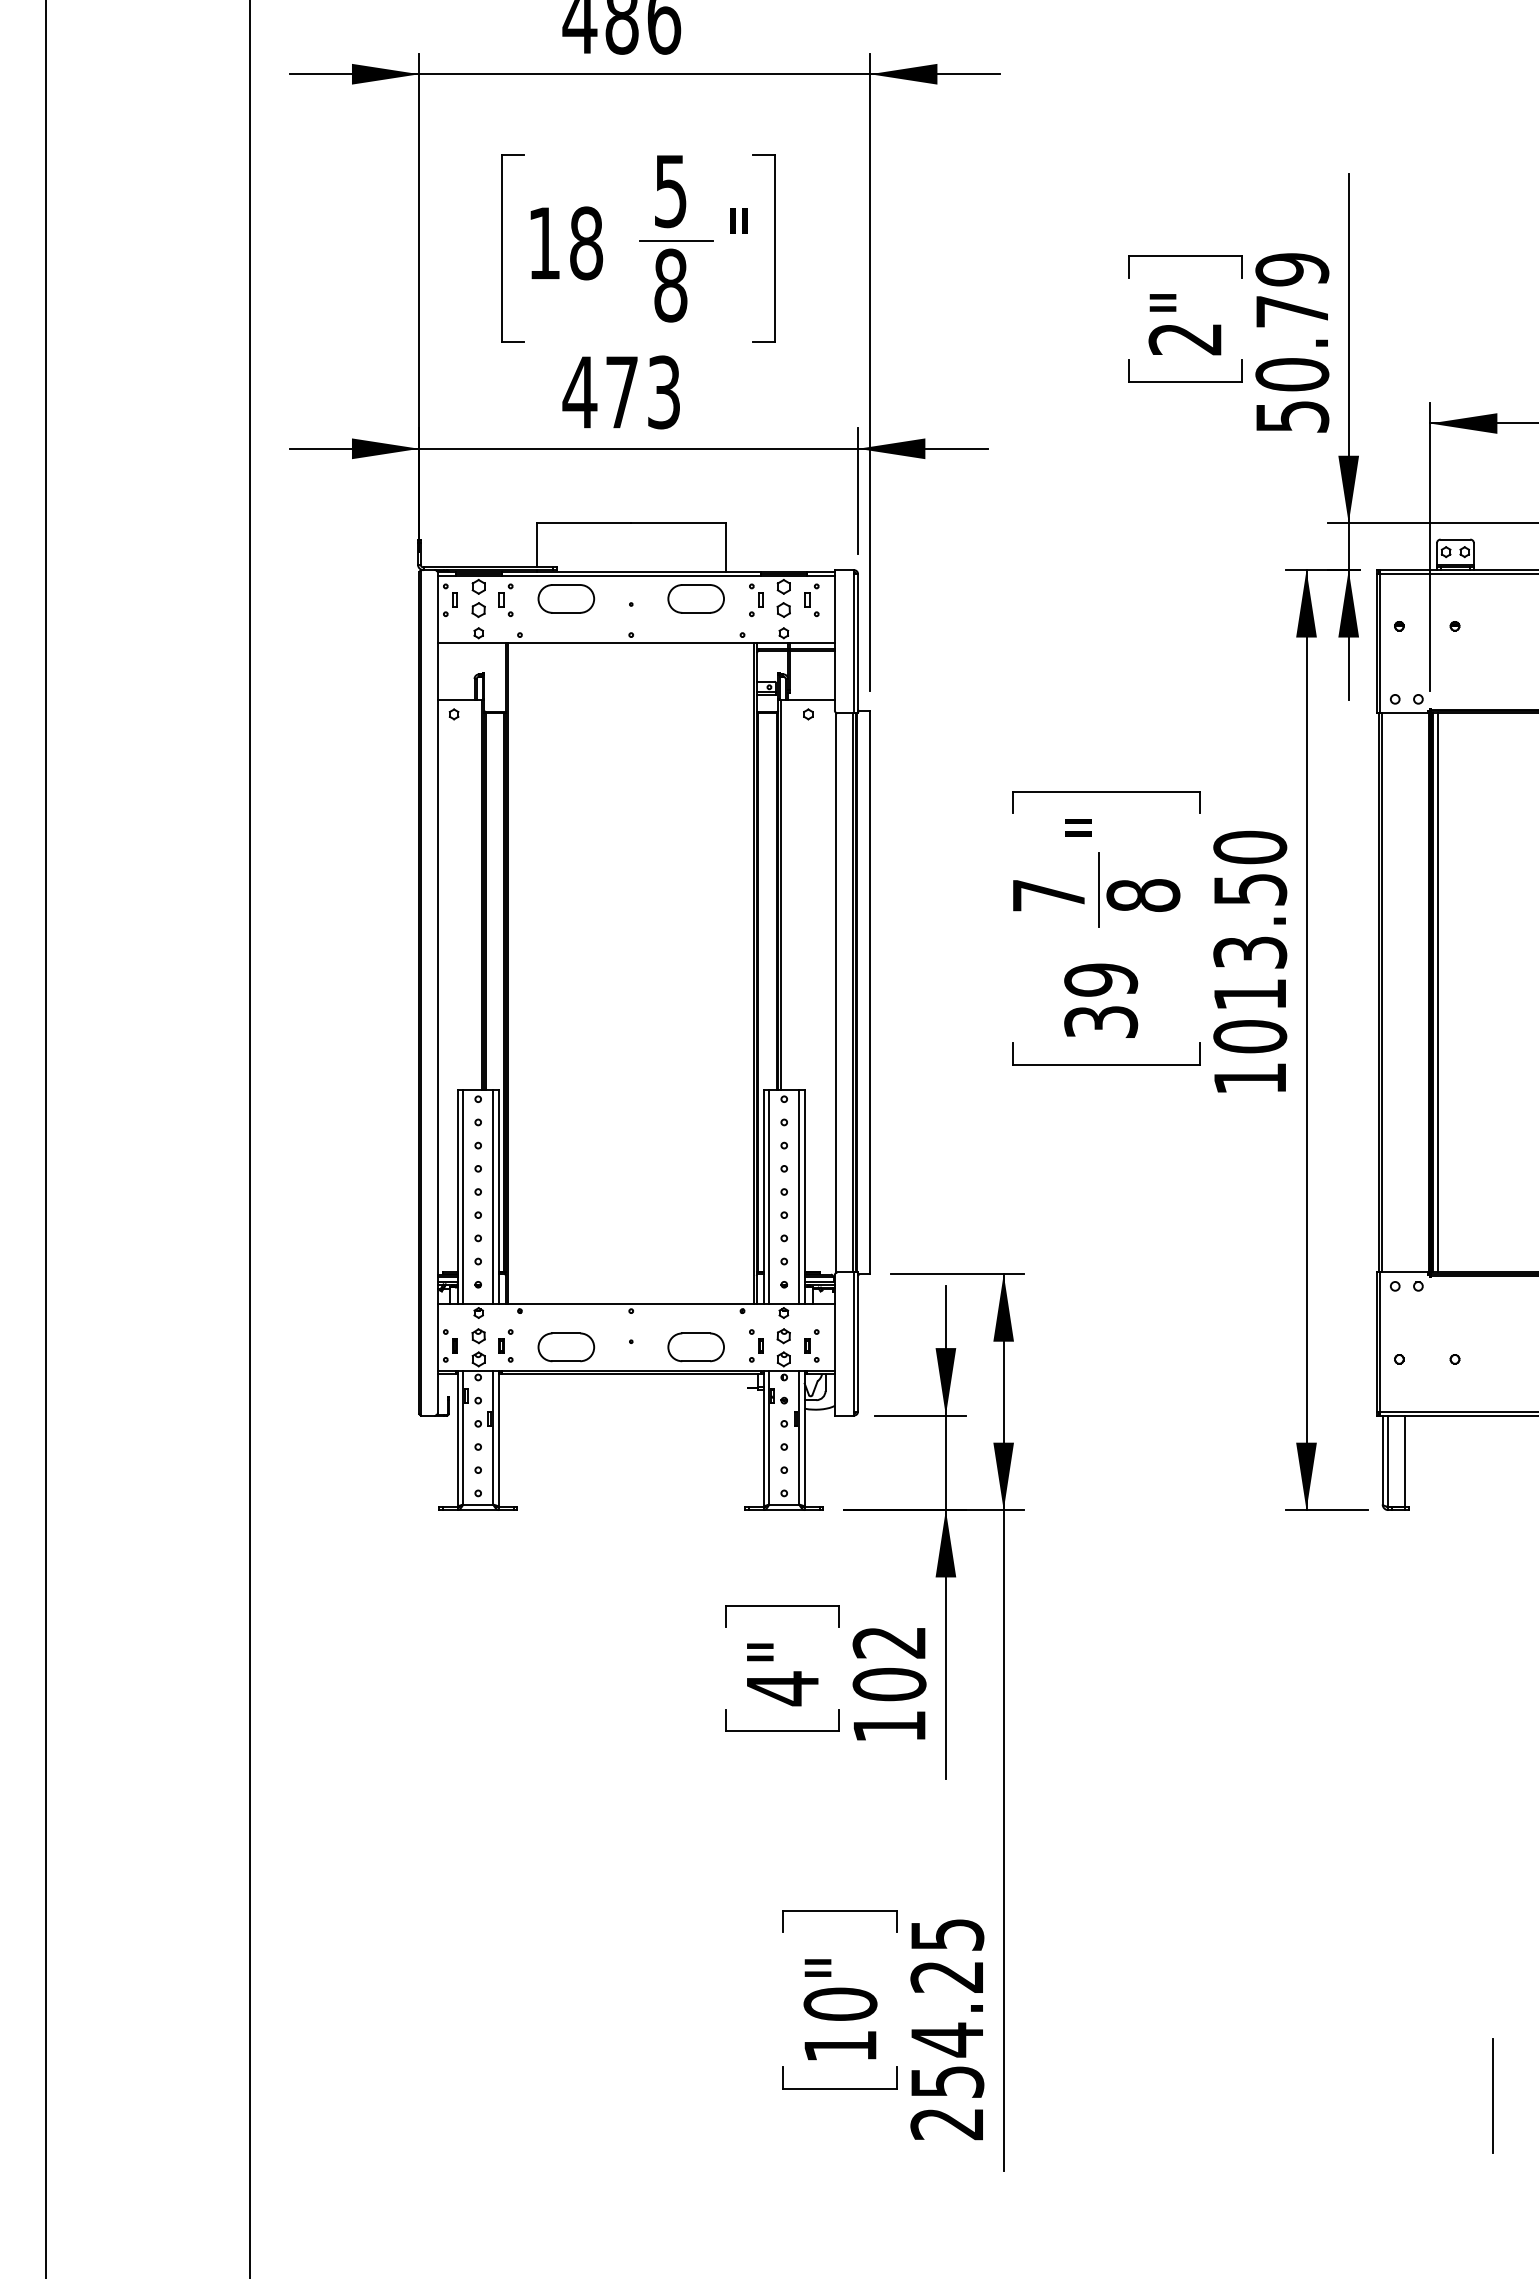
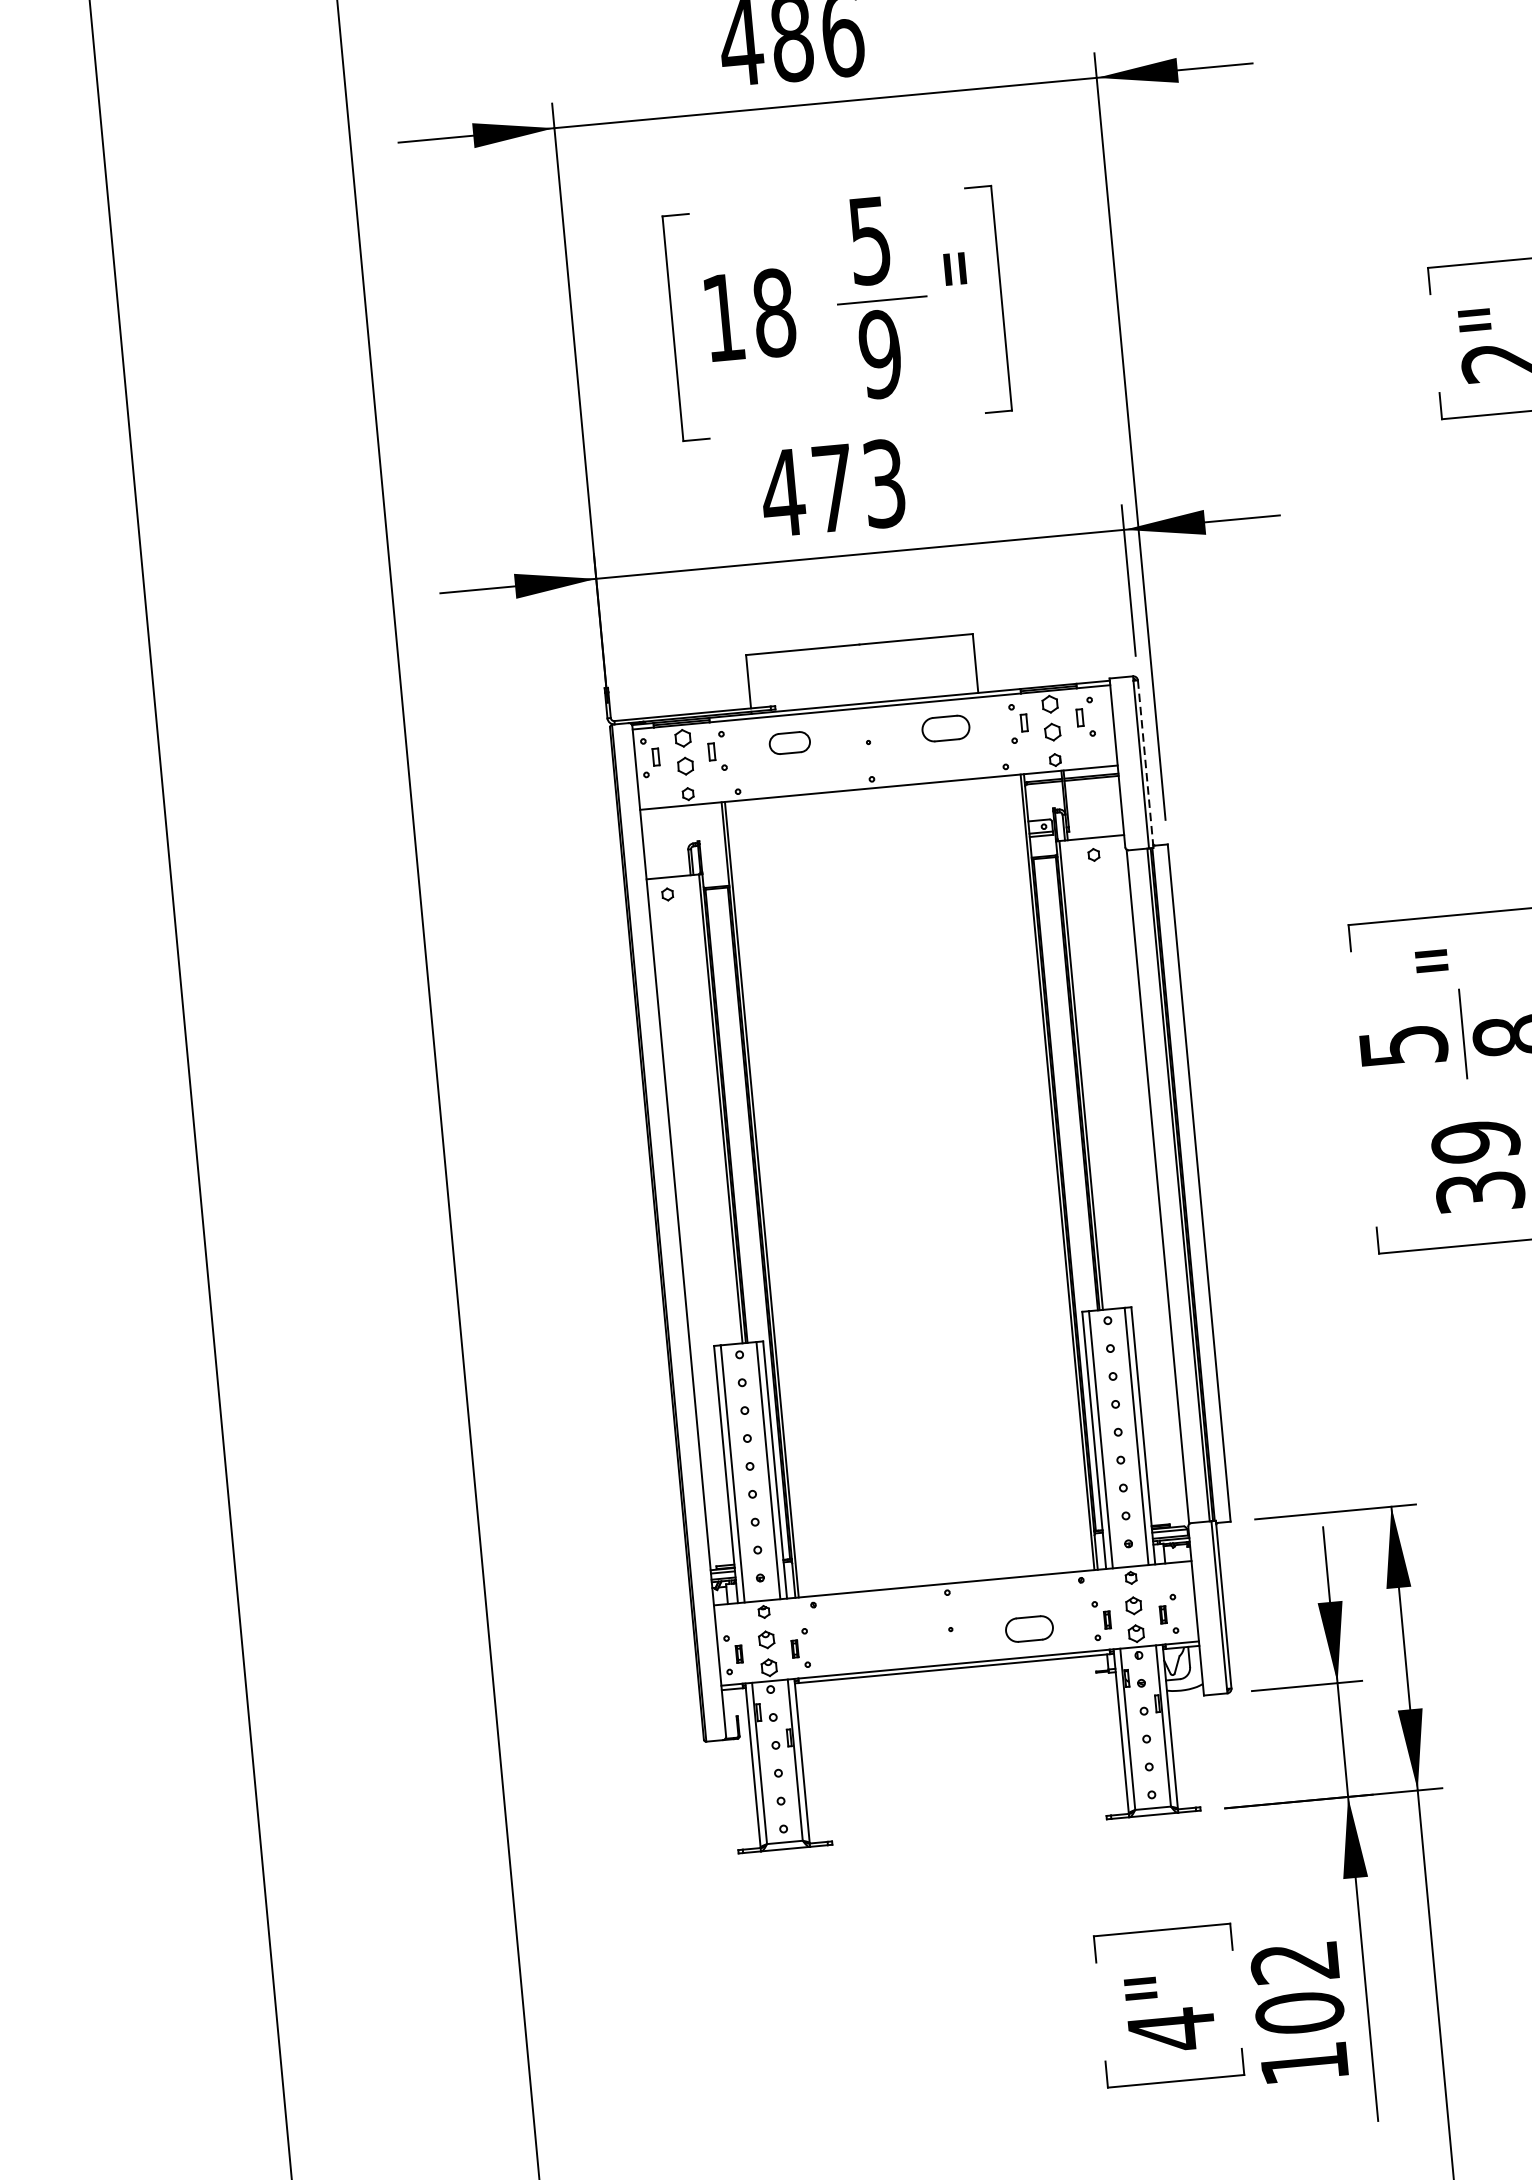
text: (670, 285) -> (880, 354), 8 -> 9
part: (566, 598) -> (789, 742), size x0.6
part: (695, 598) -> (945, 728), size x0.7
line: (858, 643) -> (1146, 764), solid -> dashed
text: (1049, 895) -> (1404, 1045), 7 -> 5
part: (566, 1347) -> (873, 1643), removed
part: (695, 1347) -> (1028, 1629), size x0.7

